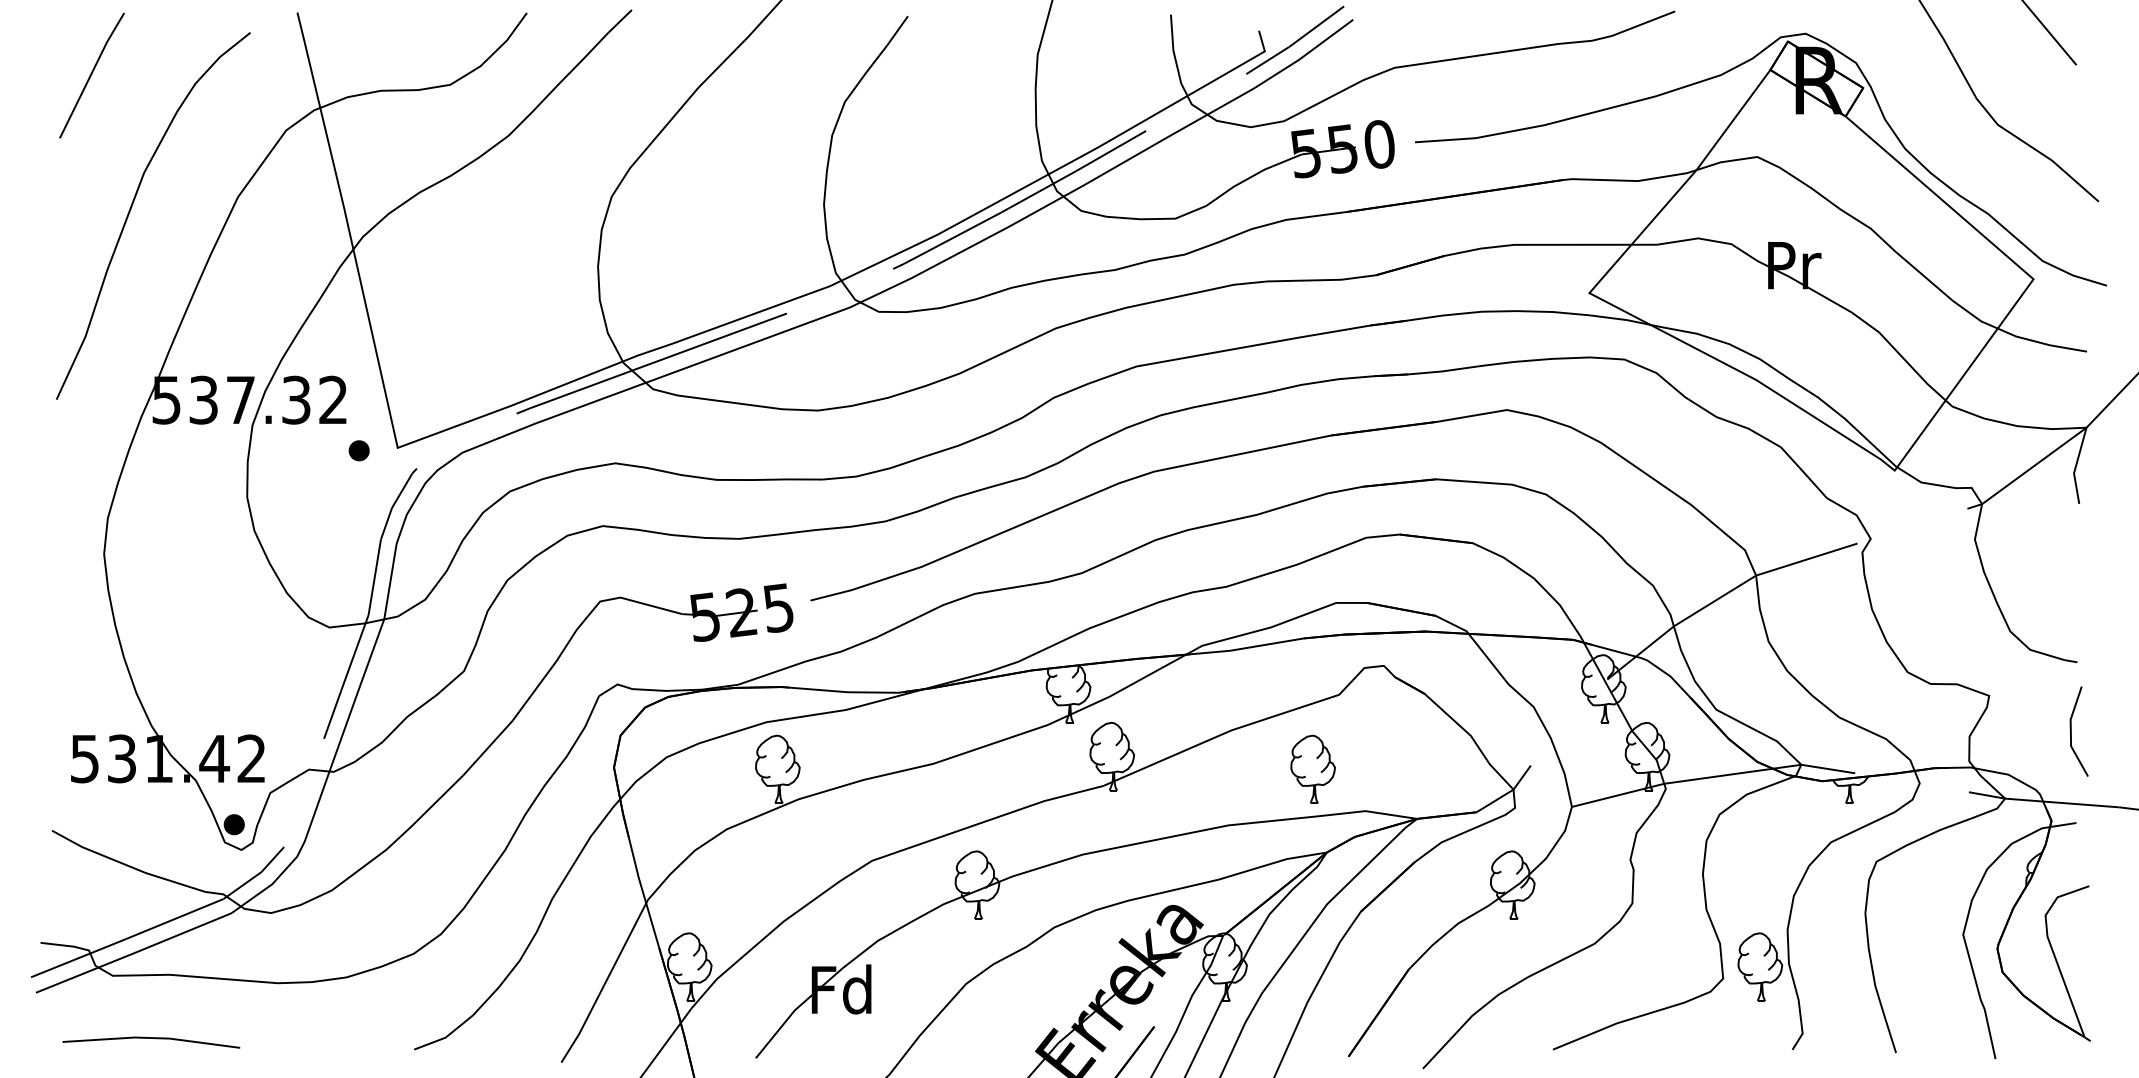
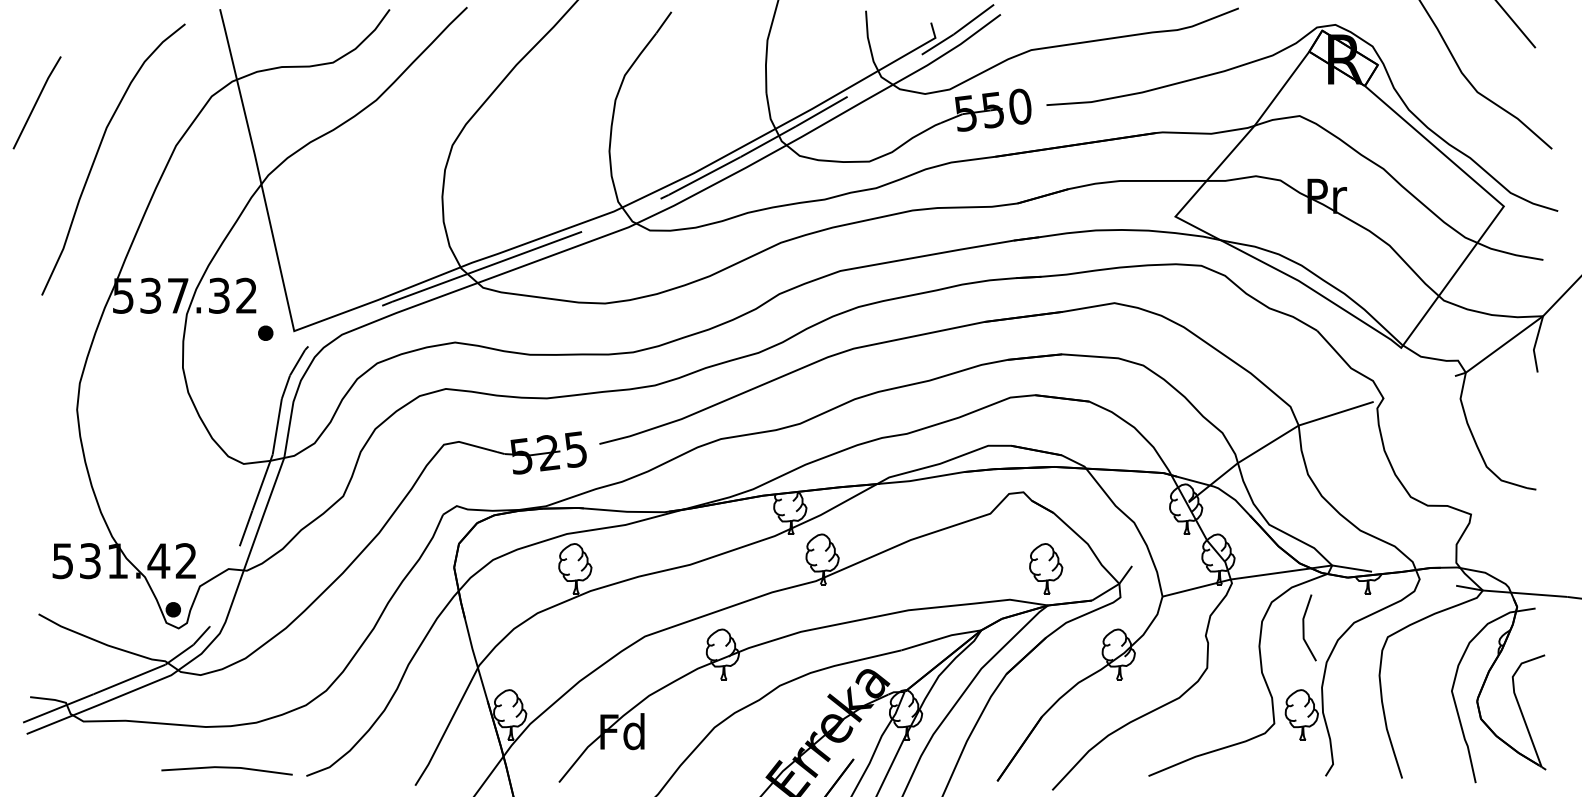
line: (91, 75) -> (36, 102), moved
line: (2072, 731) -> (1304, 627), moved
part: (1313, 768) -> (1046, 568), moved
line: (150, 1039) -> (226, 768), moved

